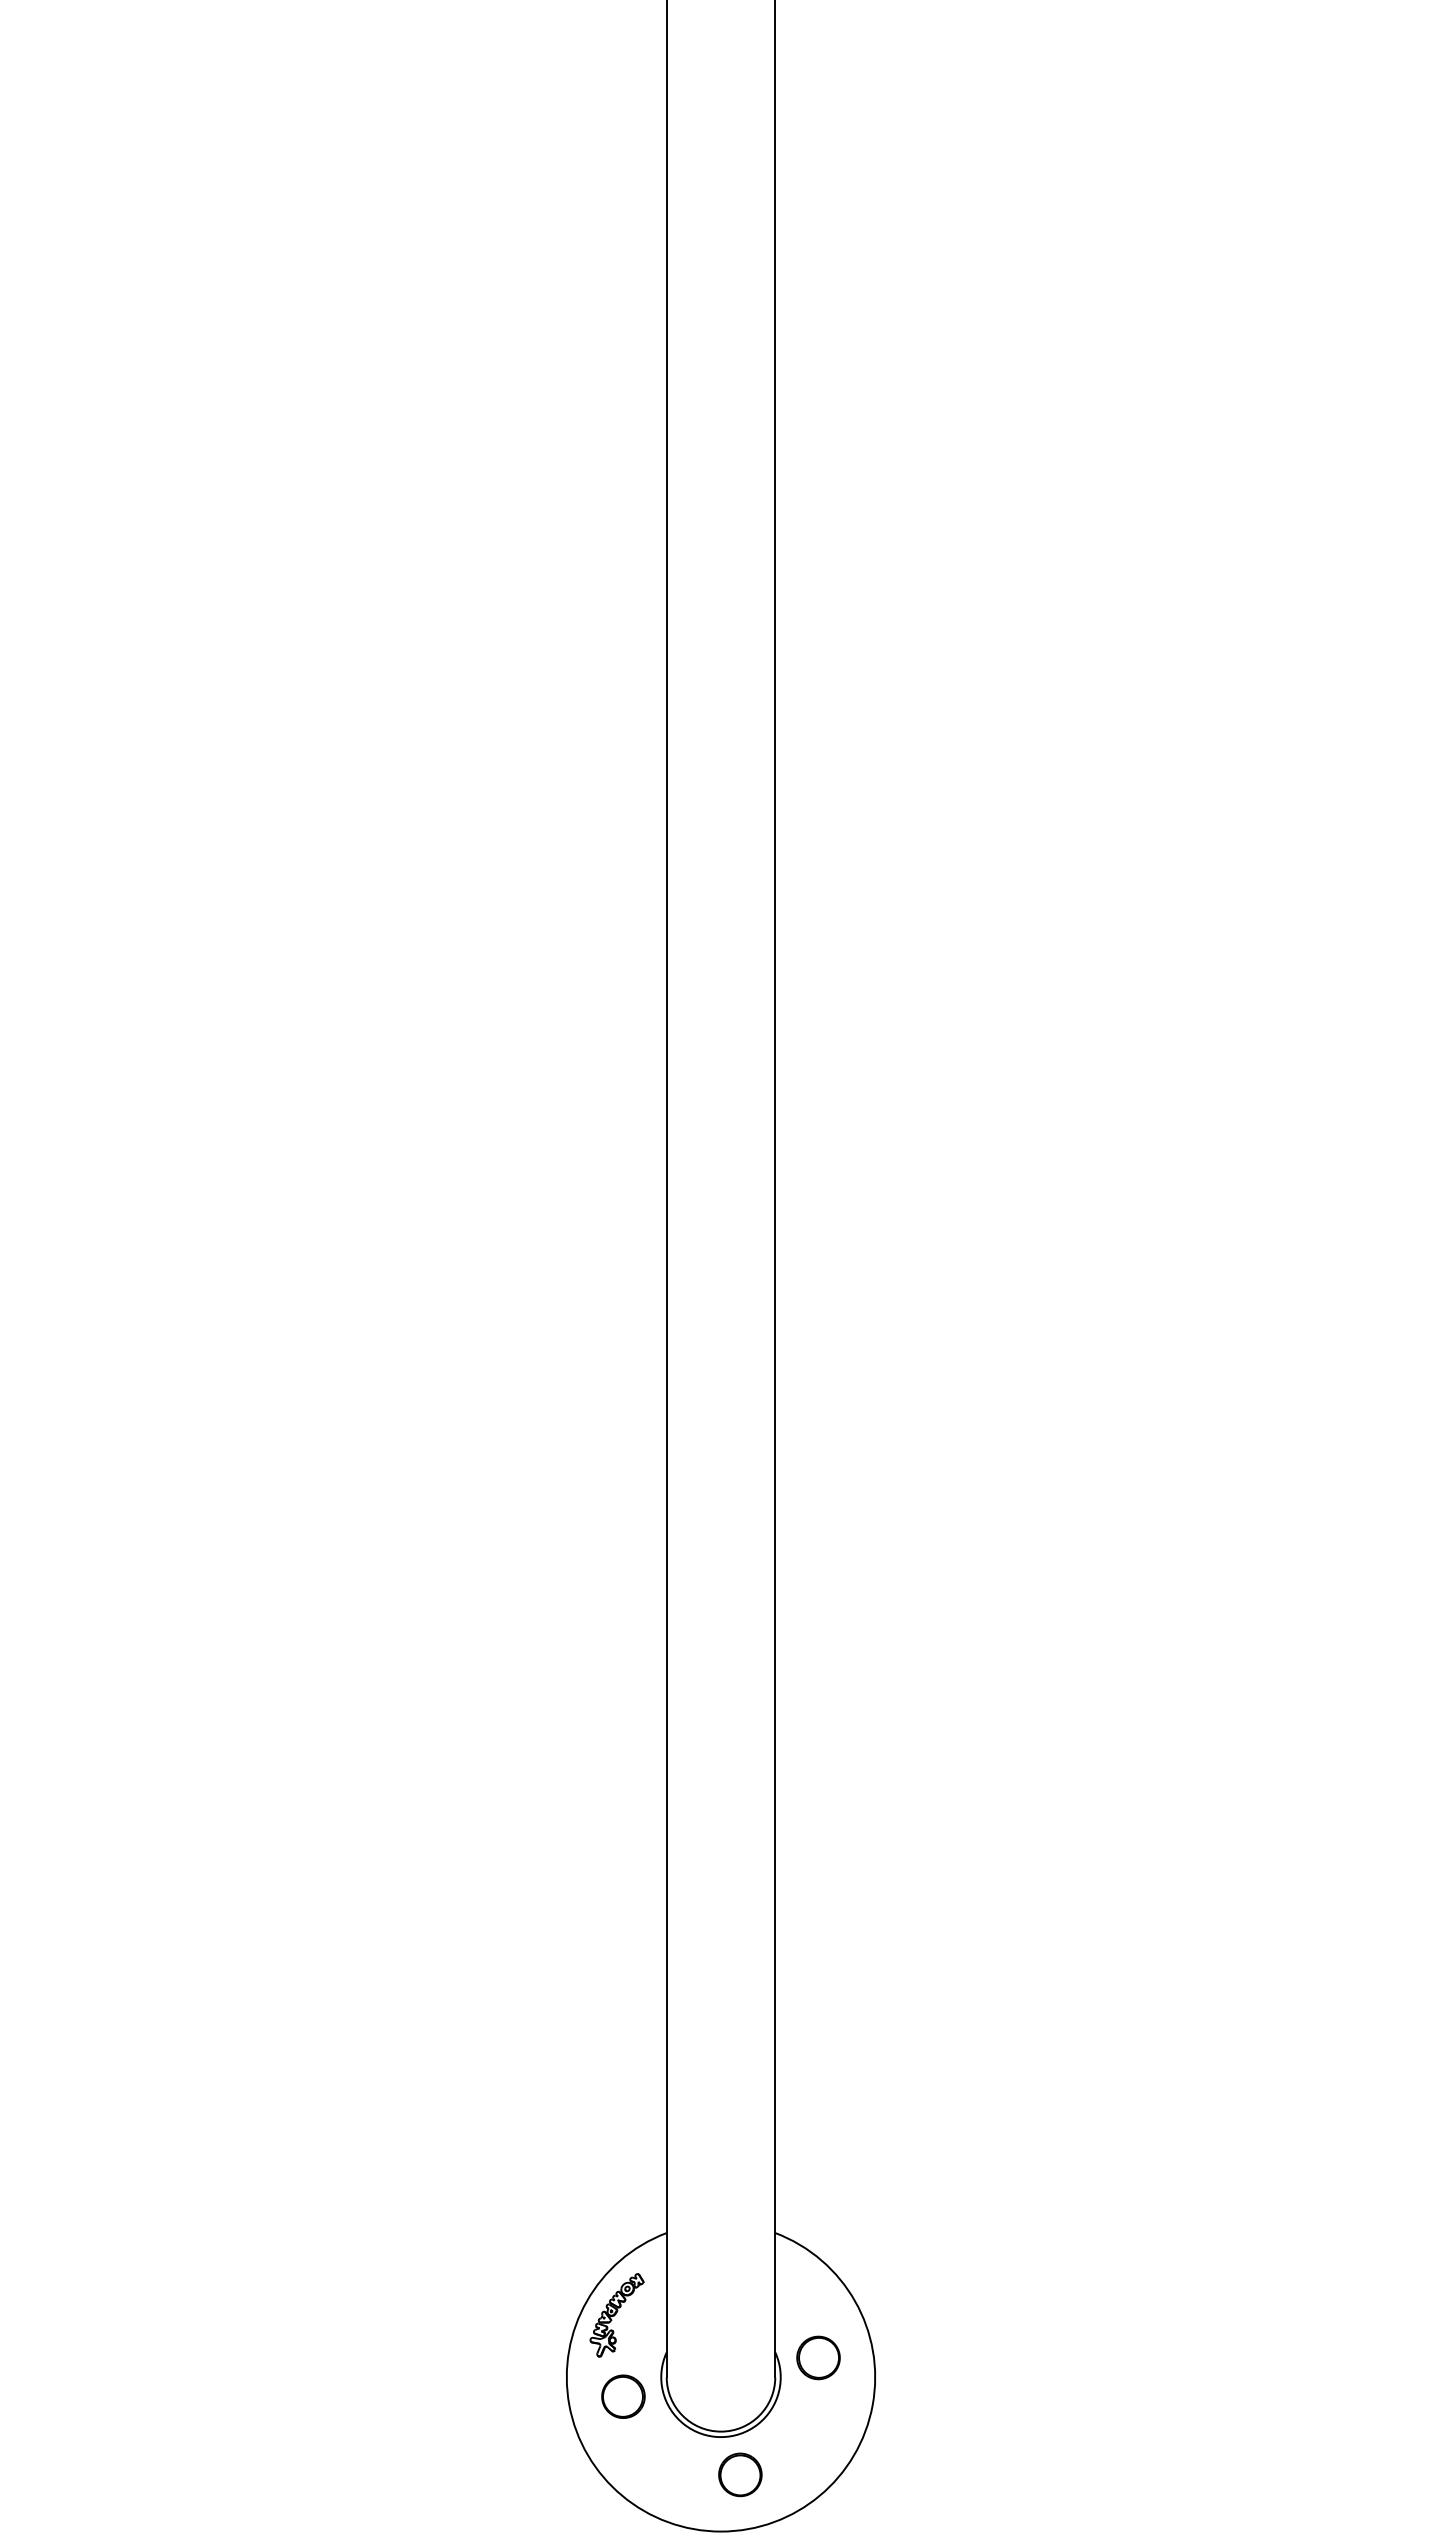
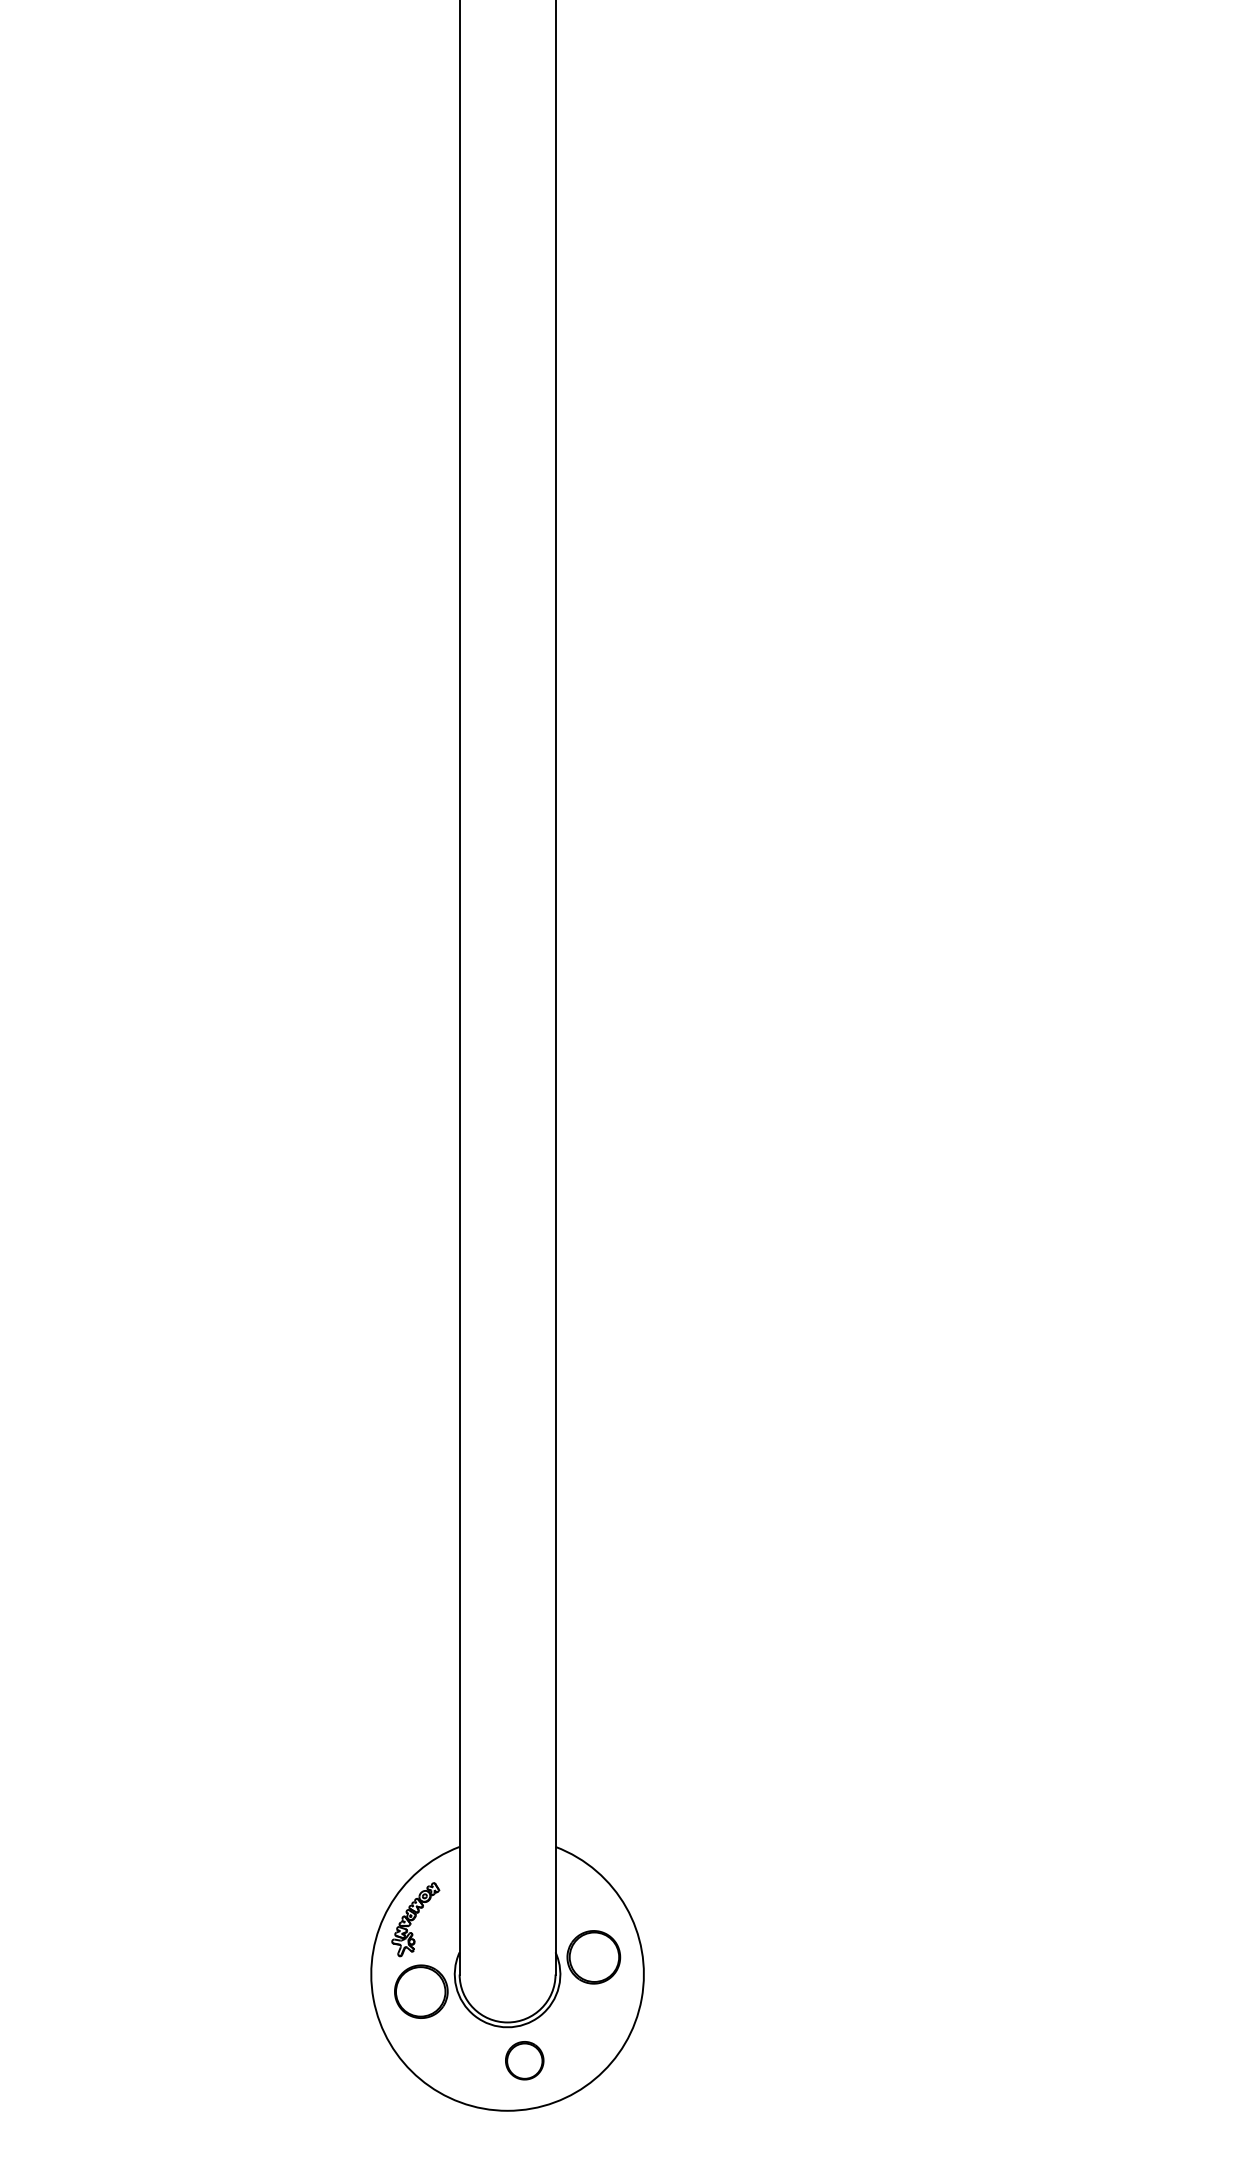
part: (818, 2357) -> (593, 1956), size x1.4
part: (623, 2396) -> (421, 1991), size x1.4

